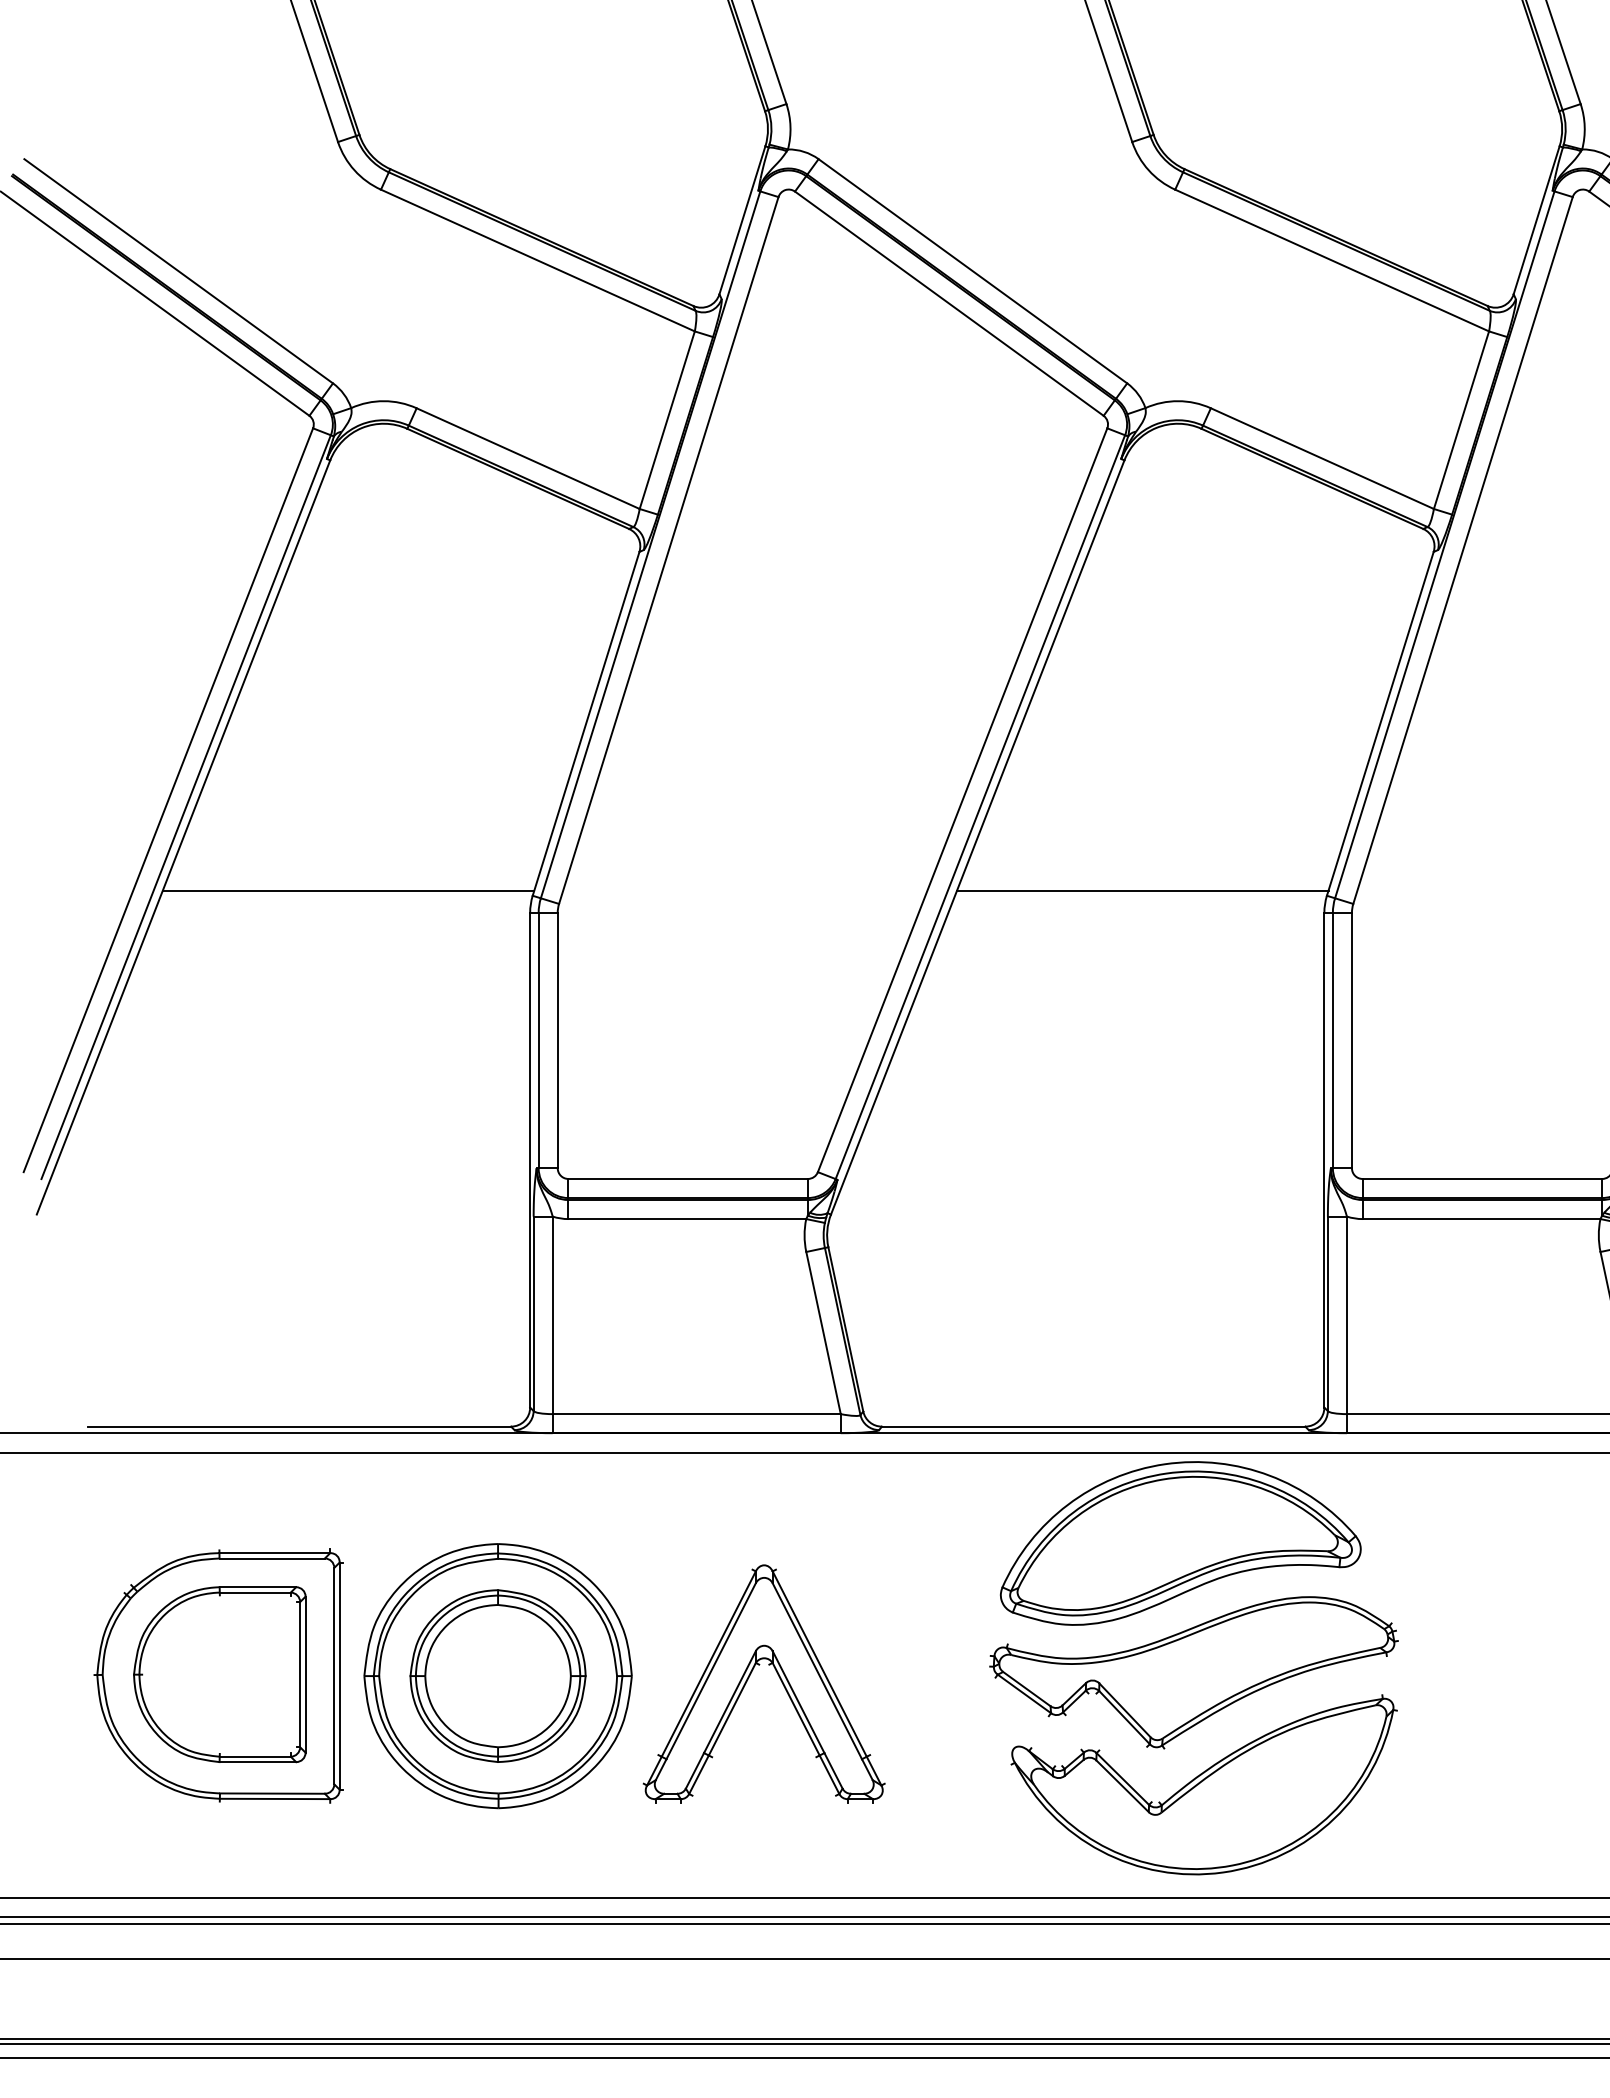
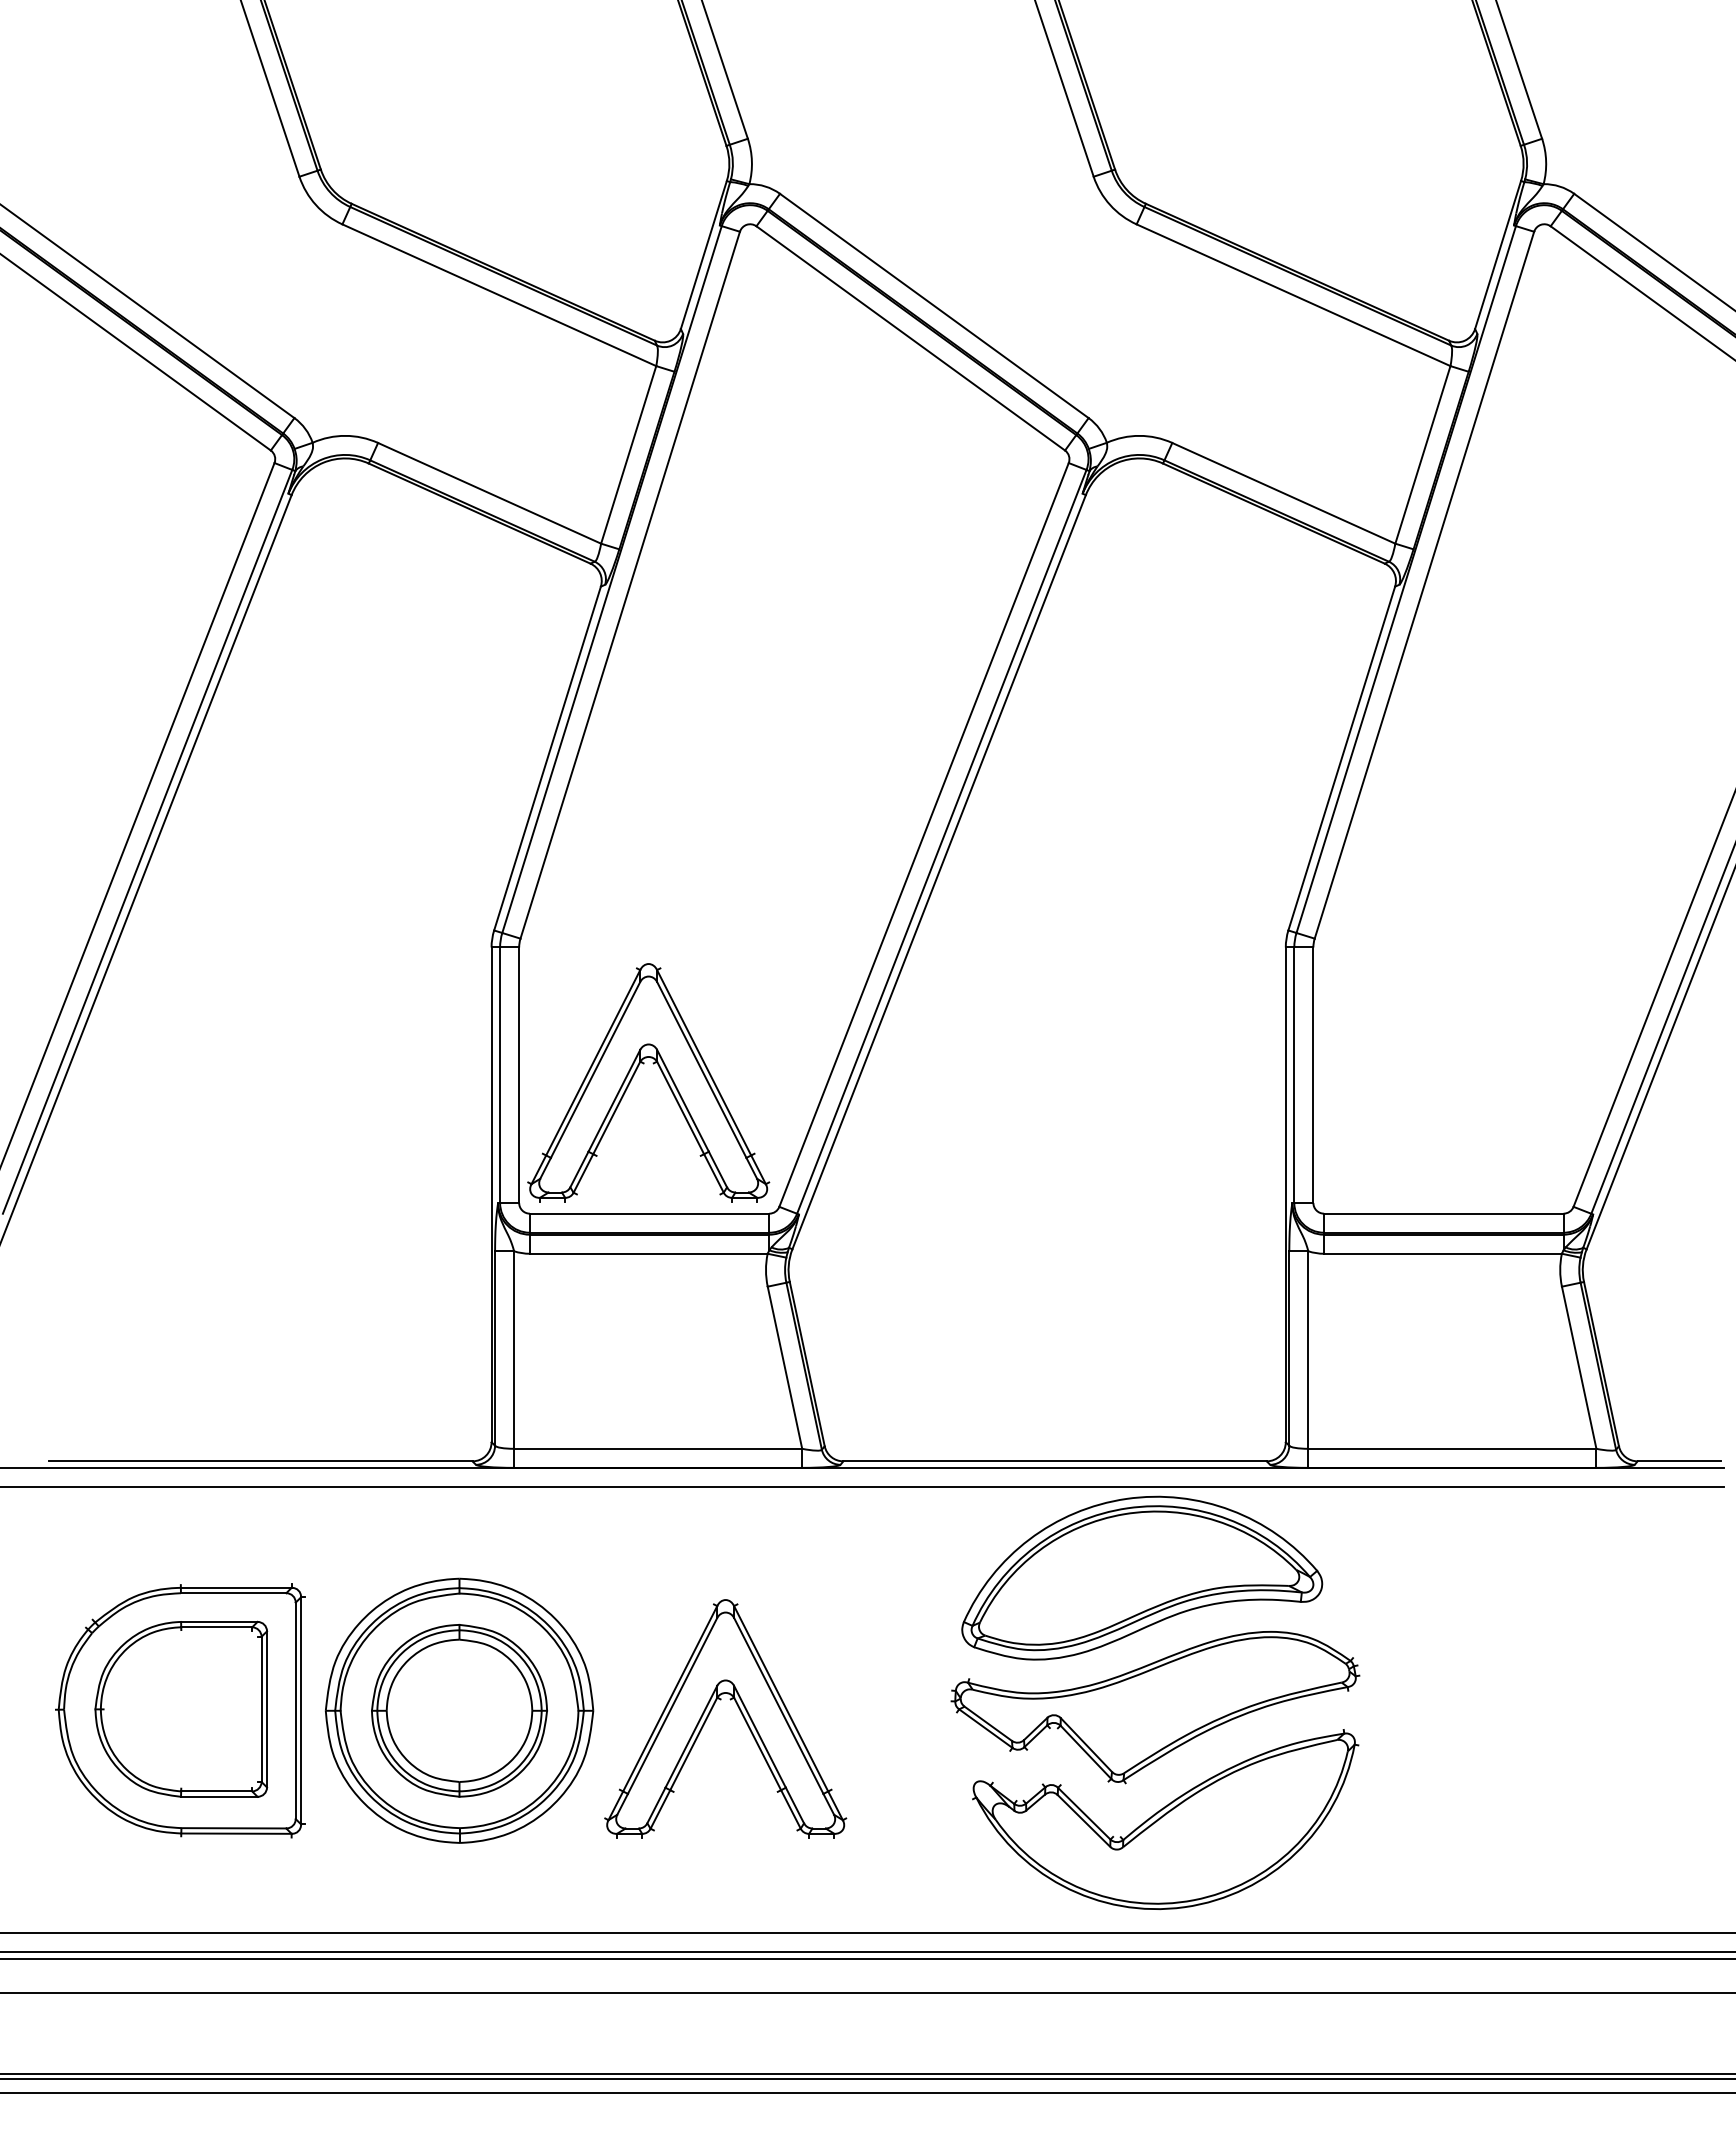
line: (348, 890) -> (309, 925), removed
line: (1142, 890) -> (1103, 925), removed
part: (673, 1040) -> (634, 1075), added

